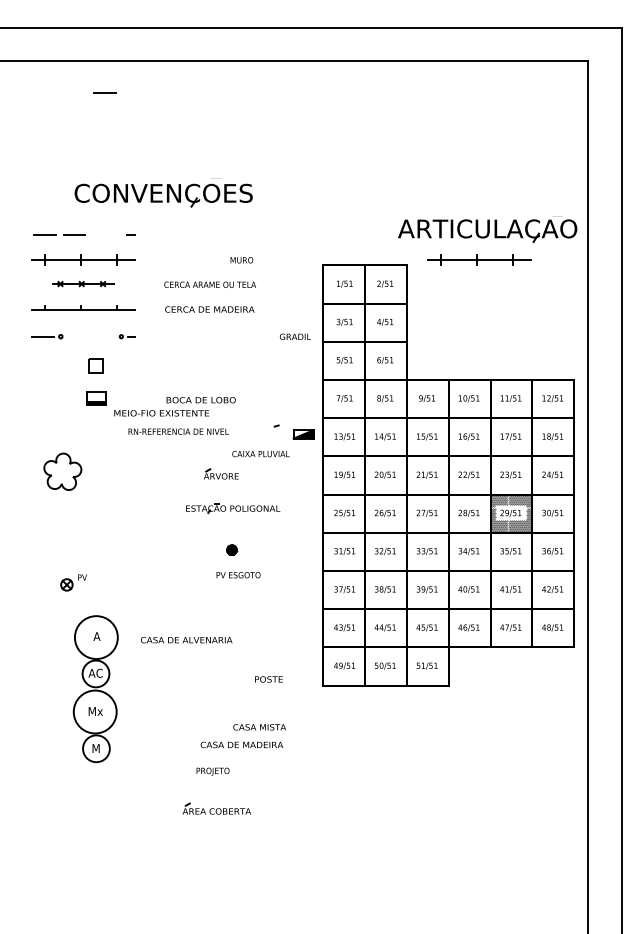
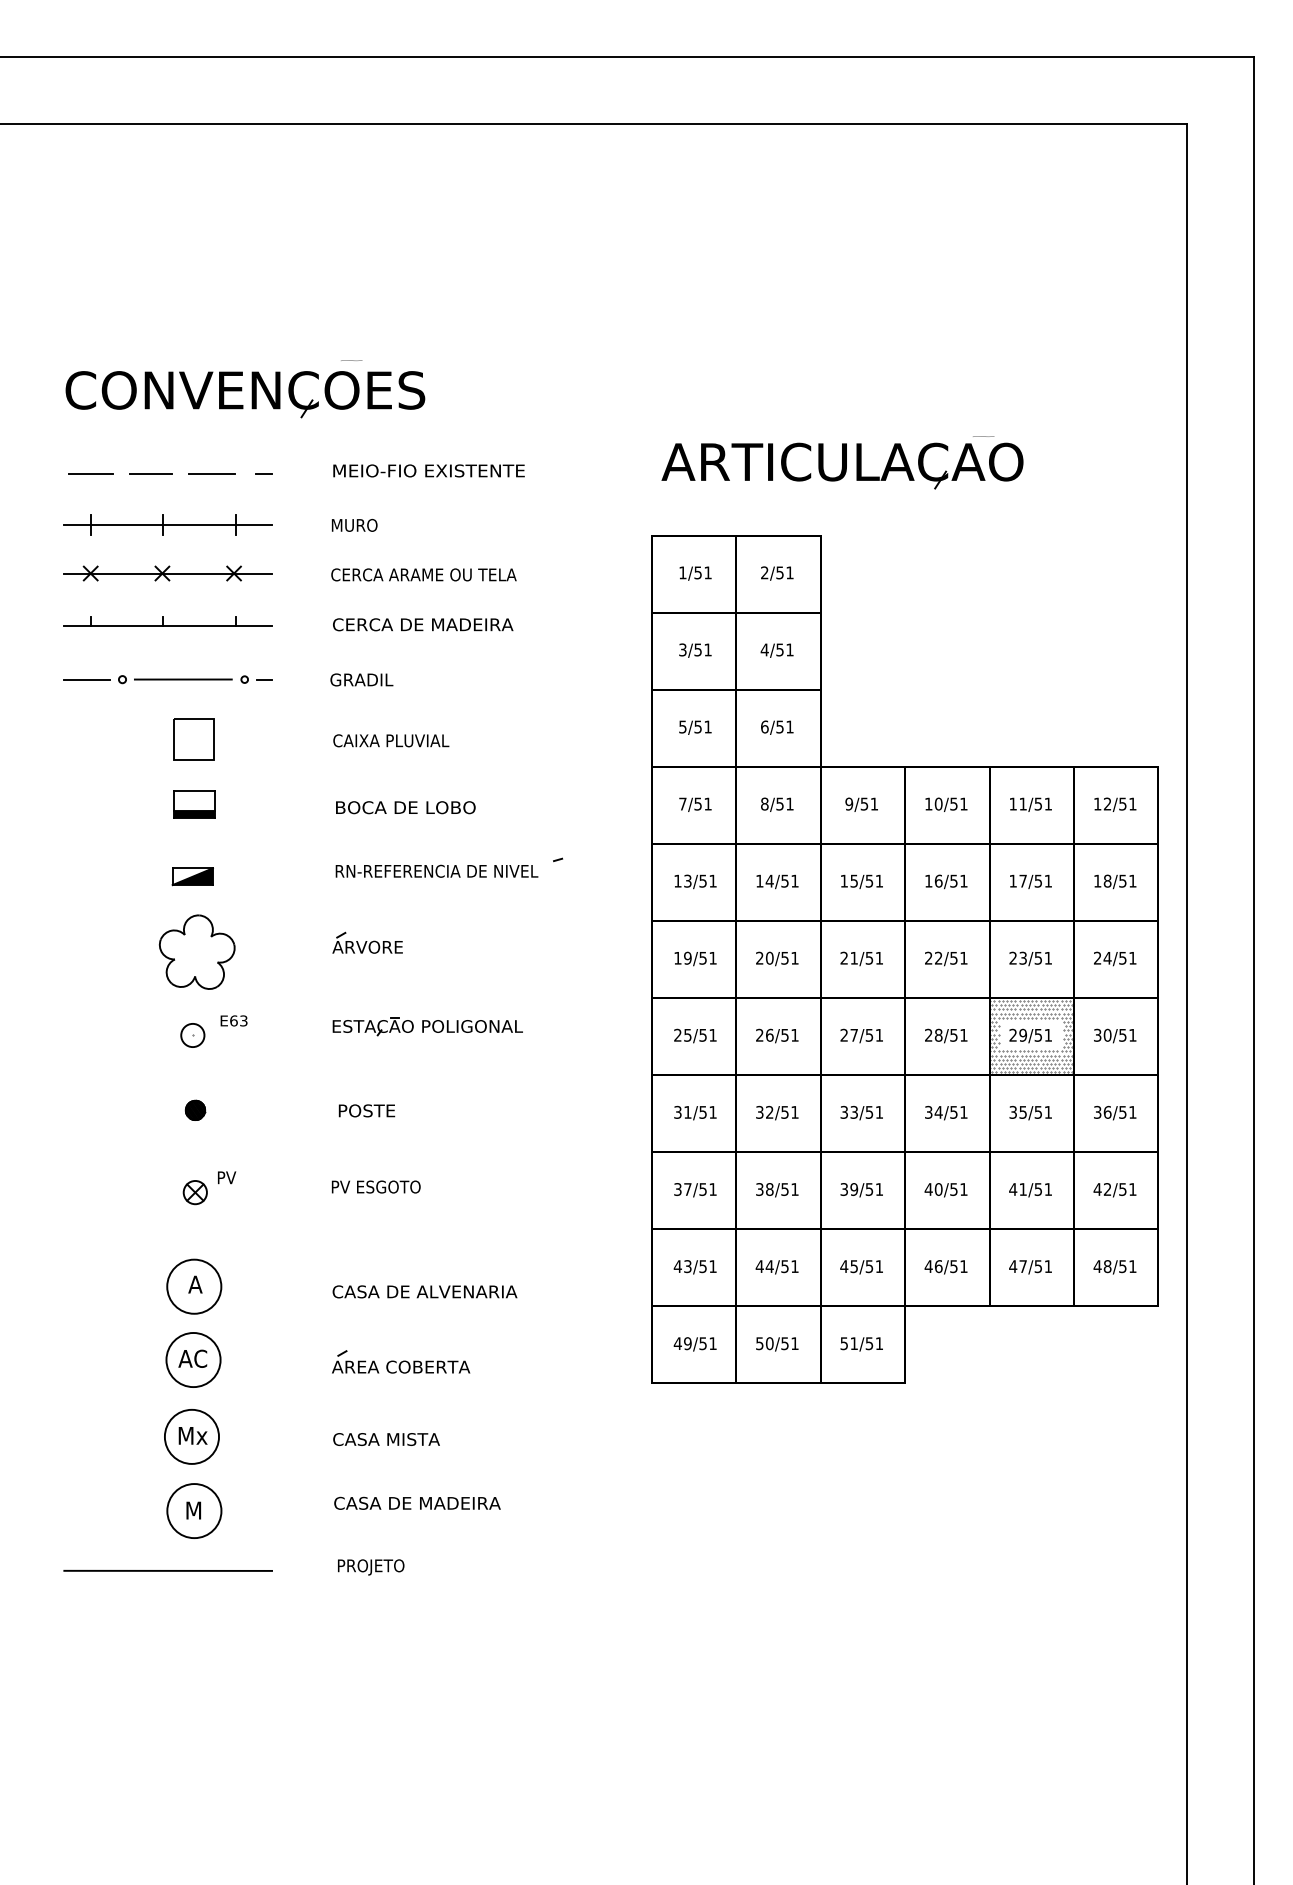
line: (104, 92) -> (210, 473), moved
part: (163, 192) -> (244, 388), moved
part: (487, 229) -> (842, 463), moved
part: (479, 259) -> (967, 523), removed
text: (241, 260) -> (353, 525), moved
part: (83, 283) -> (168, 572), size x1.67
line: (90, 336) -> (182, 679), added
text: (295, 336) -> (361, 679), moved
part: (95, 365) -> (192, 737), size x1.43
text: (161, 413) -> (428, 471), moved
text: (178, 431) -> (436, 870), moved
part: (303, 434) -> (192, 876), moved
text: (260, 453) -> (390, 739), moved
part: (62, 471) -> (196, 951), moved
part: (221, 473) -> (368, 941), moved
part: (233, 508) -> (428, 1026), moved
part: (105, 511) -> (212, 1032), added
part: (232, 549) -> (196, 1108), moved
text: (238, 575) -> (376, 1187), moved
part: (73, 582) -> (208, 1187), moved
circle: (95, 637) -> (192, 1286), size x0.62
text: (186, 640) -> (424, 1292), moved
text: (268, 679) -> (366, 1110), moved
circle: (94, 711) -> (190, 1435), size x0.62
text: (259, 727) -> (386, 1439), moved
text: (241, 744) -> (416, 1502), moved
text: (212, 771) -> (370, 1567), moved
line: (82, 778) -> (166, 1571), added
part: (216, 808) -> (400, 1361), moved

